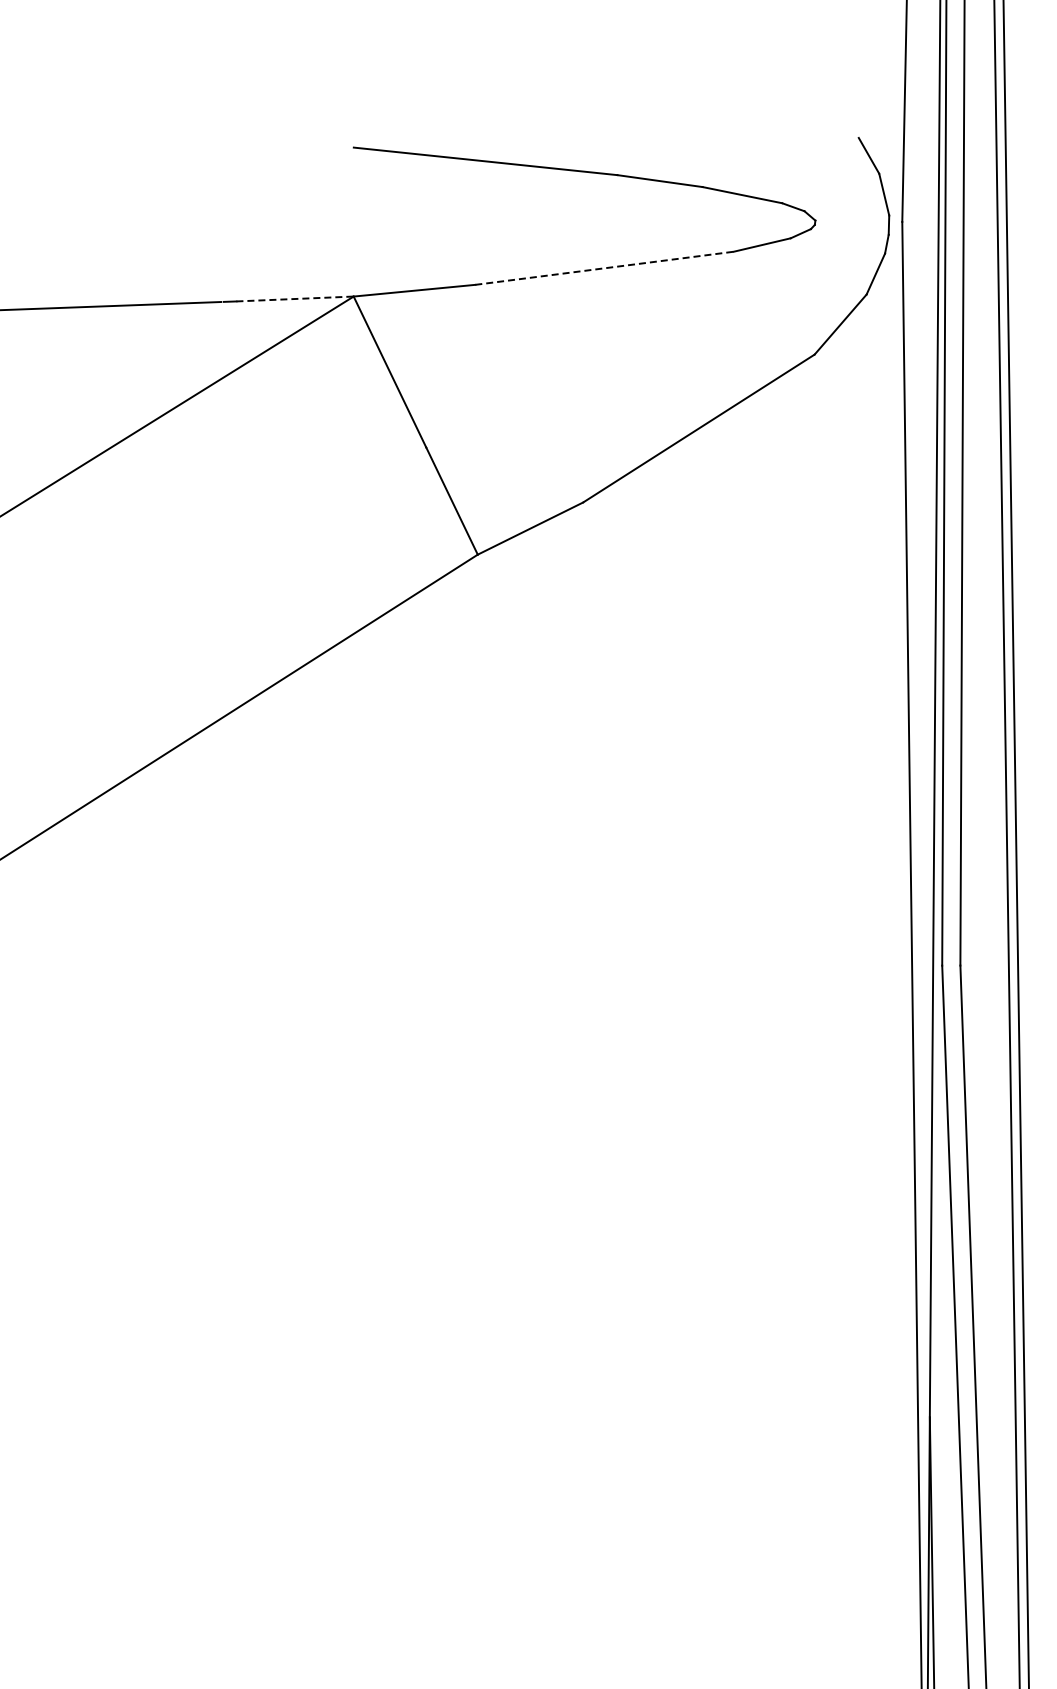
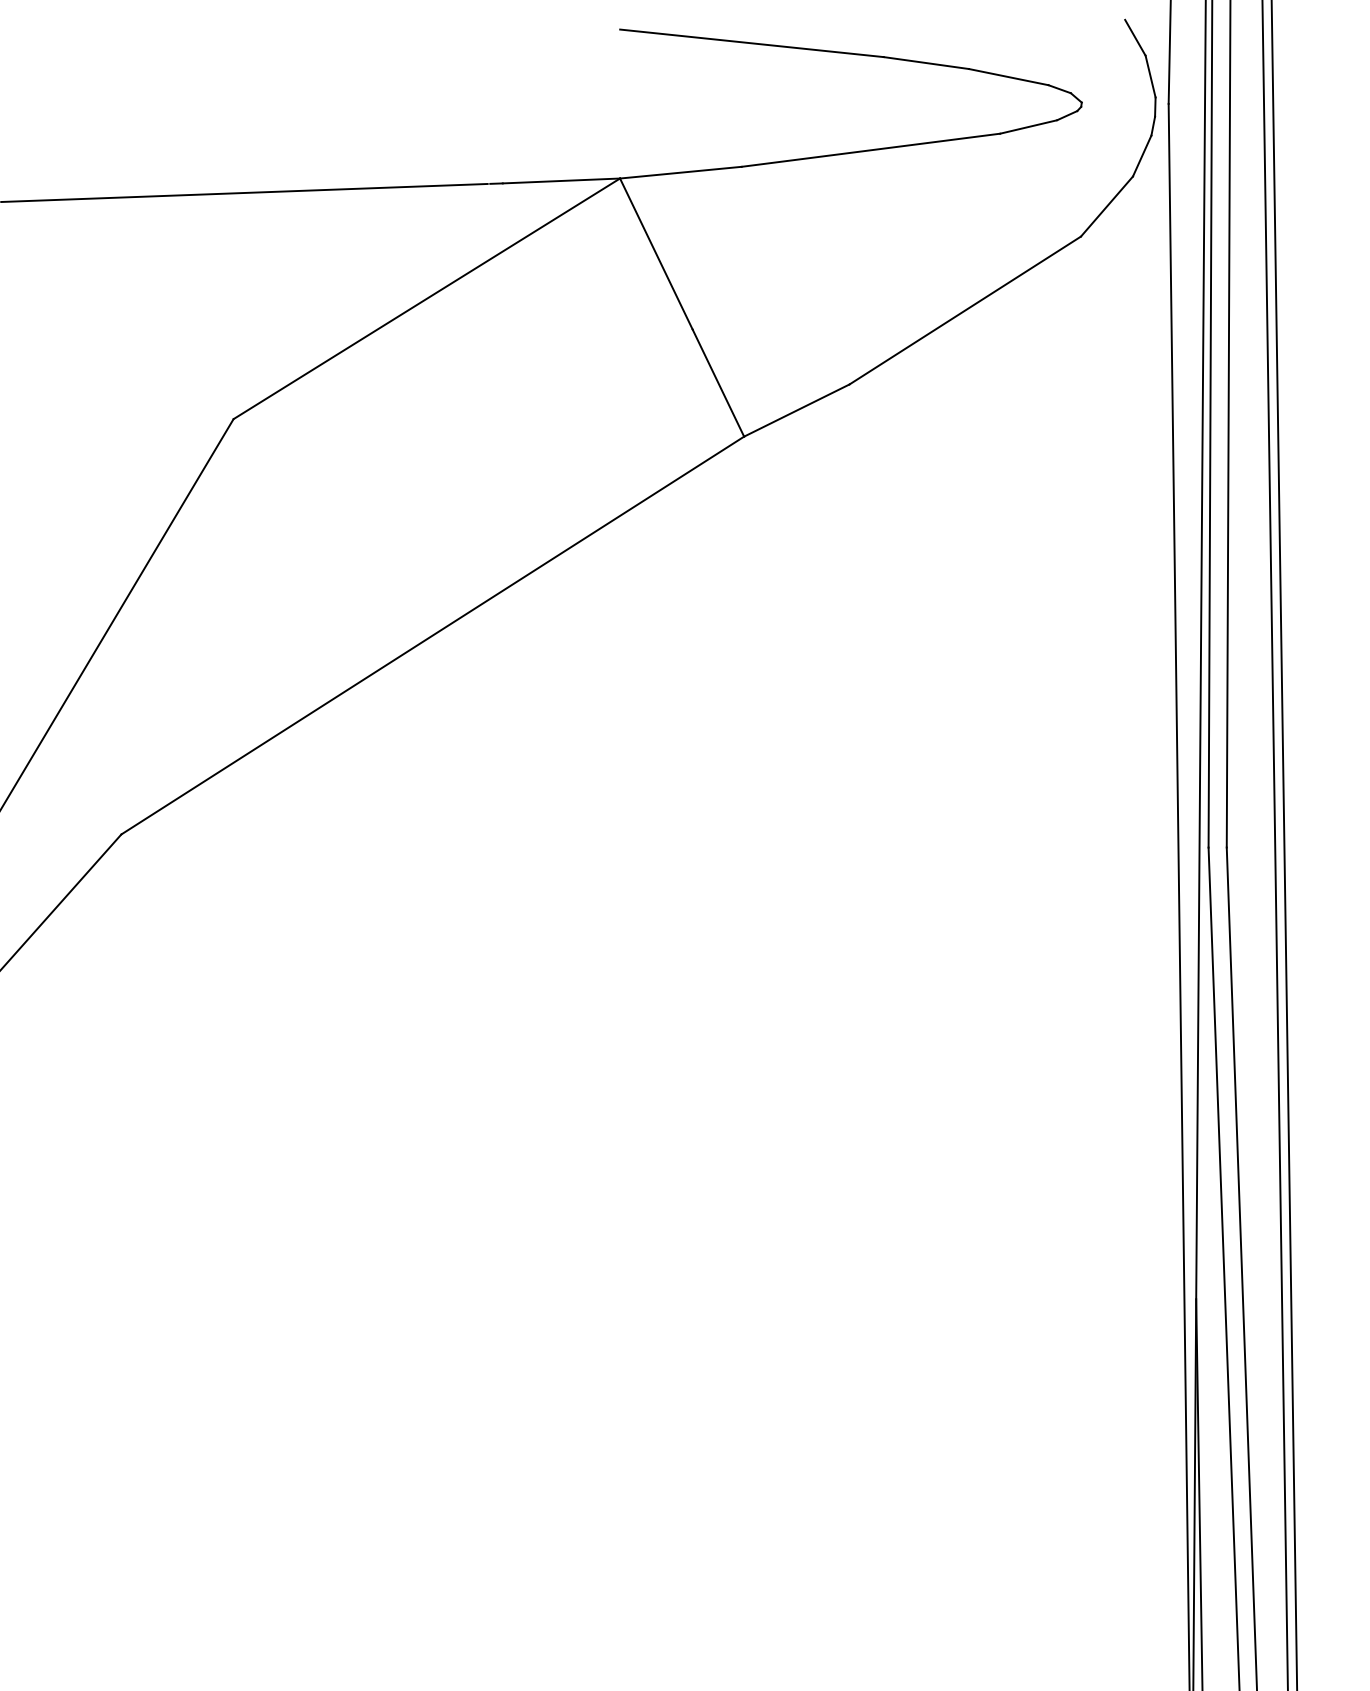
line: (605, 268) -> (871, 150), dashed -> solid
line: (295, 298) -> (561, 180), dashed -> solid

